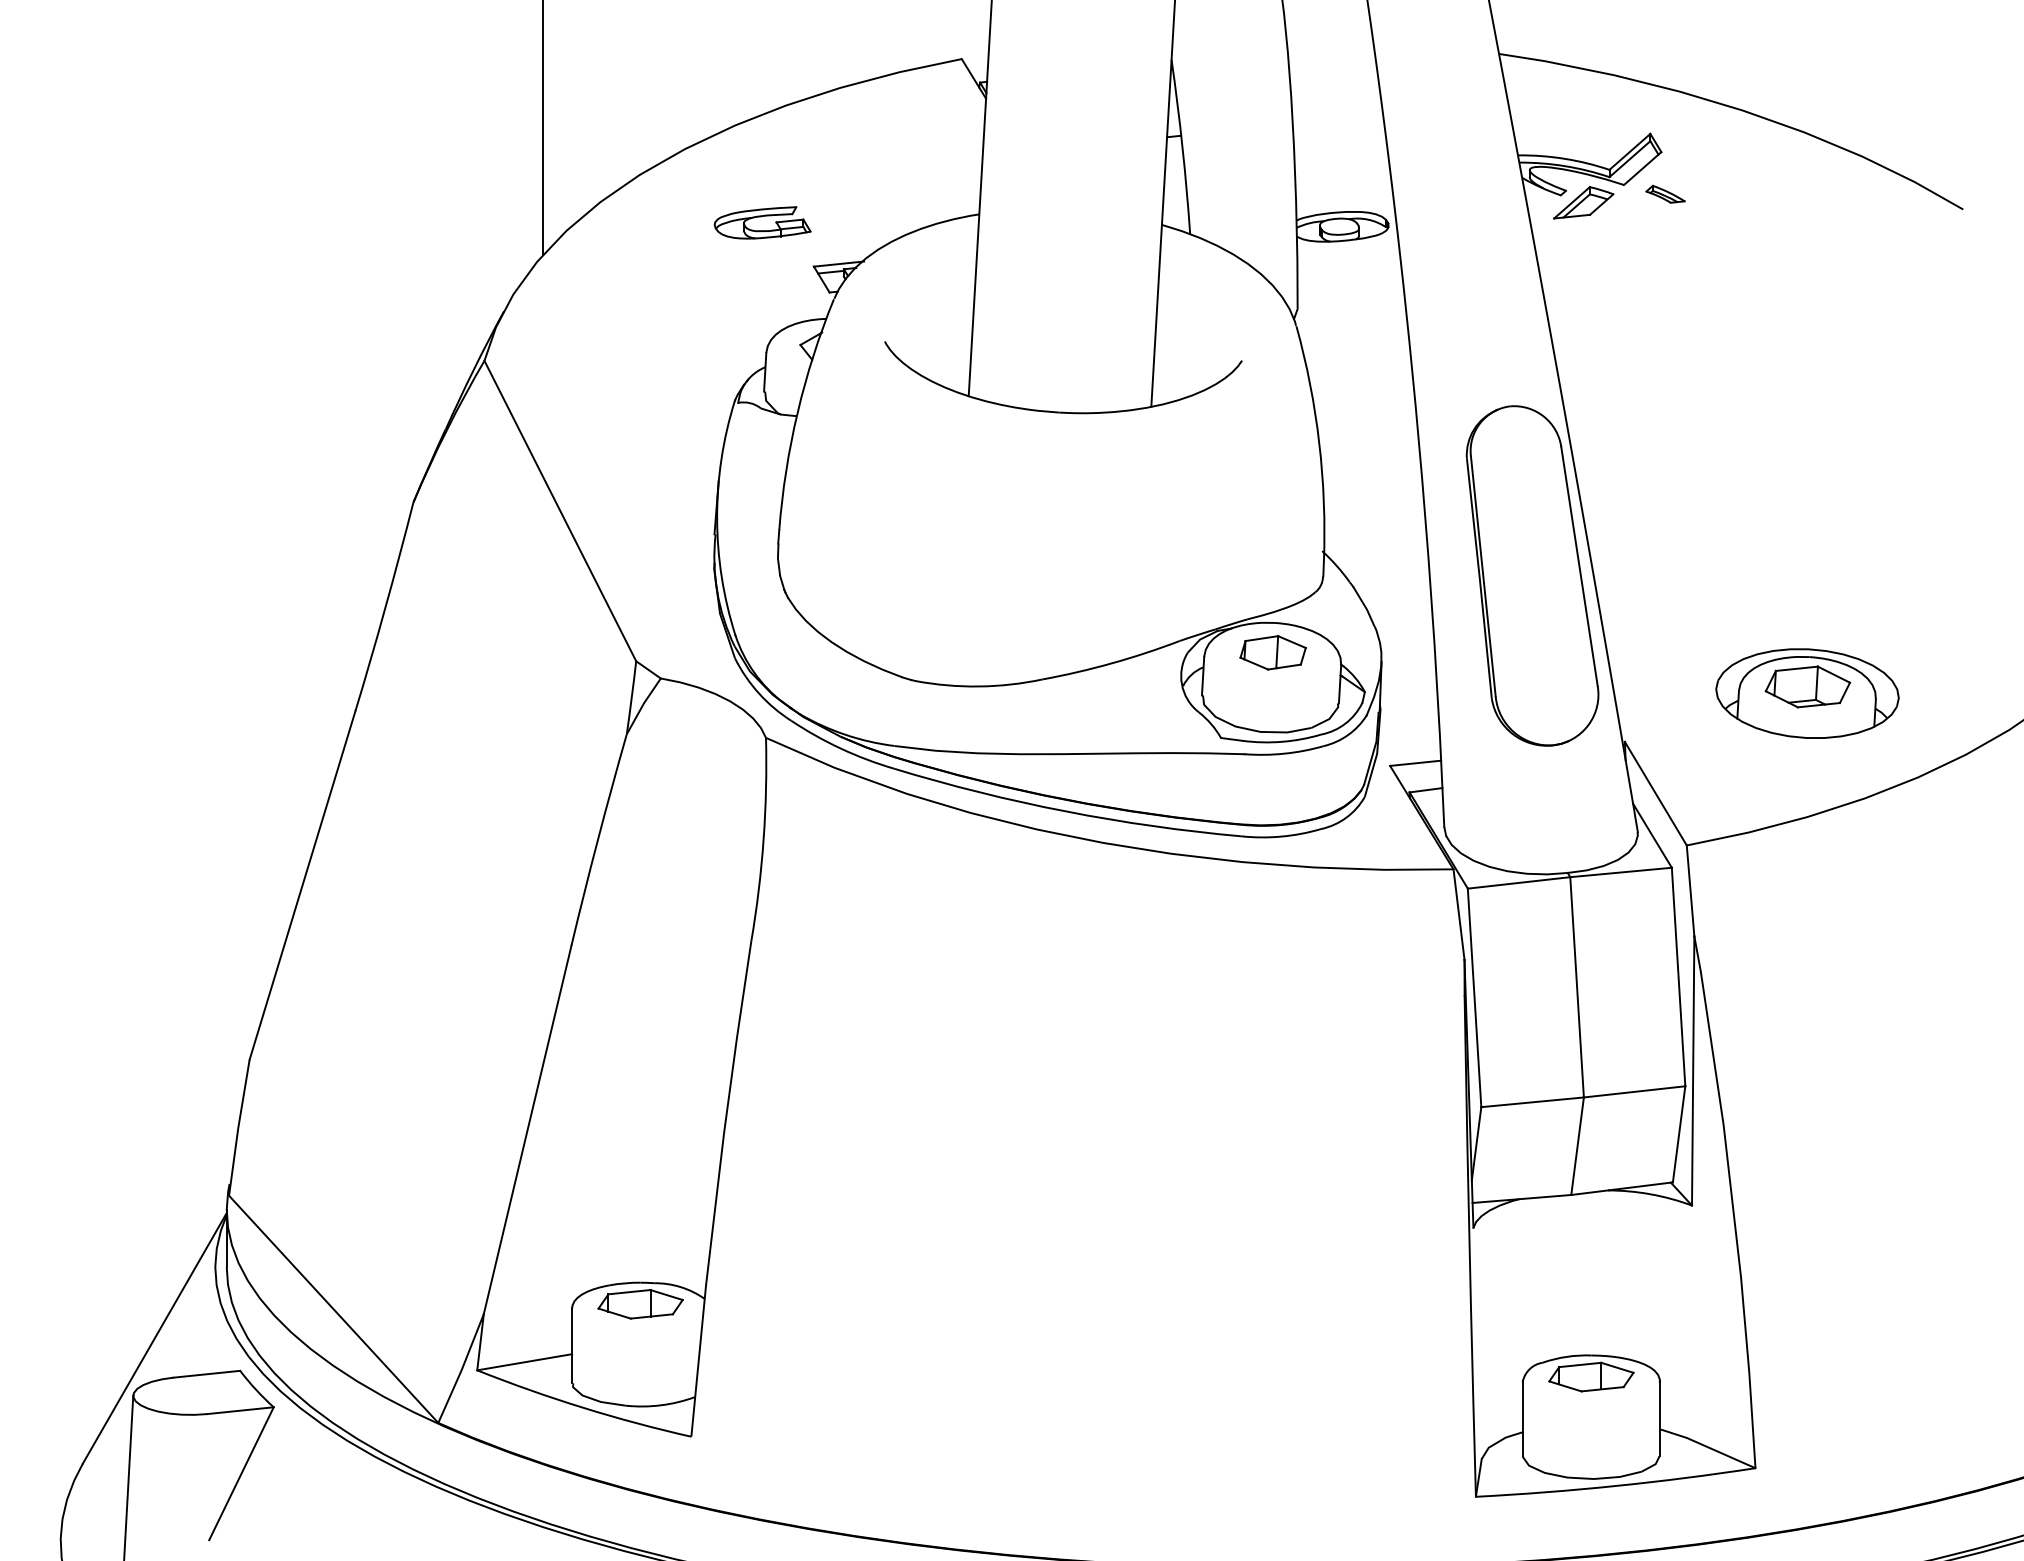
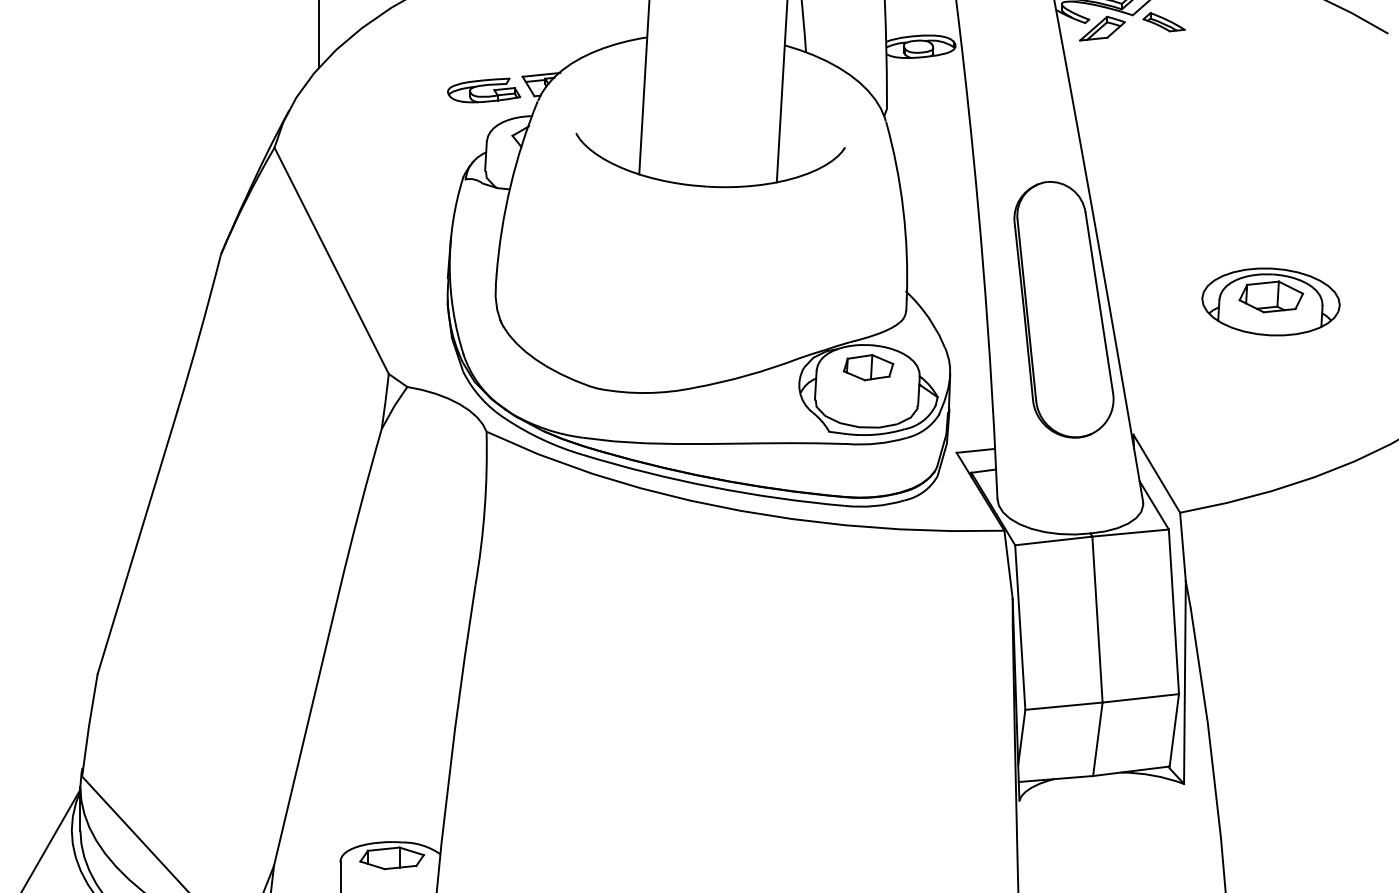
part: (1665, 194) -> (1164, 22), size x1.43
part: (762, 222) -> (483, 90), moved
part: (1807, 693) -> (1271, 301), moved

